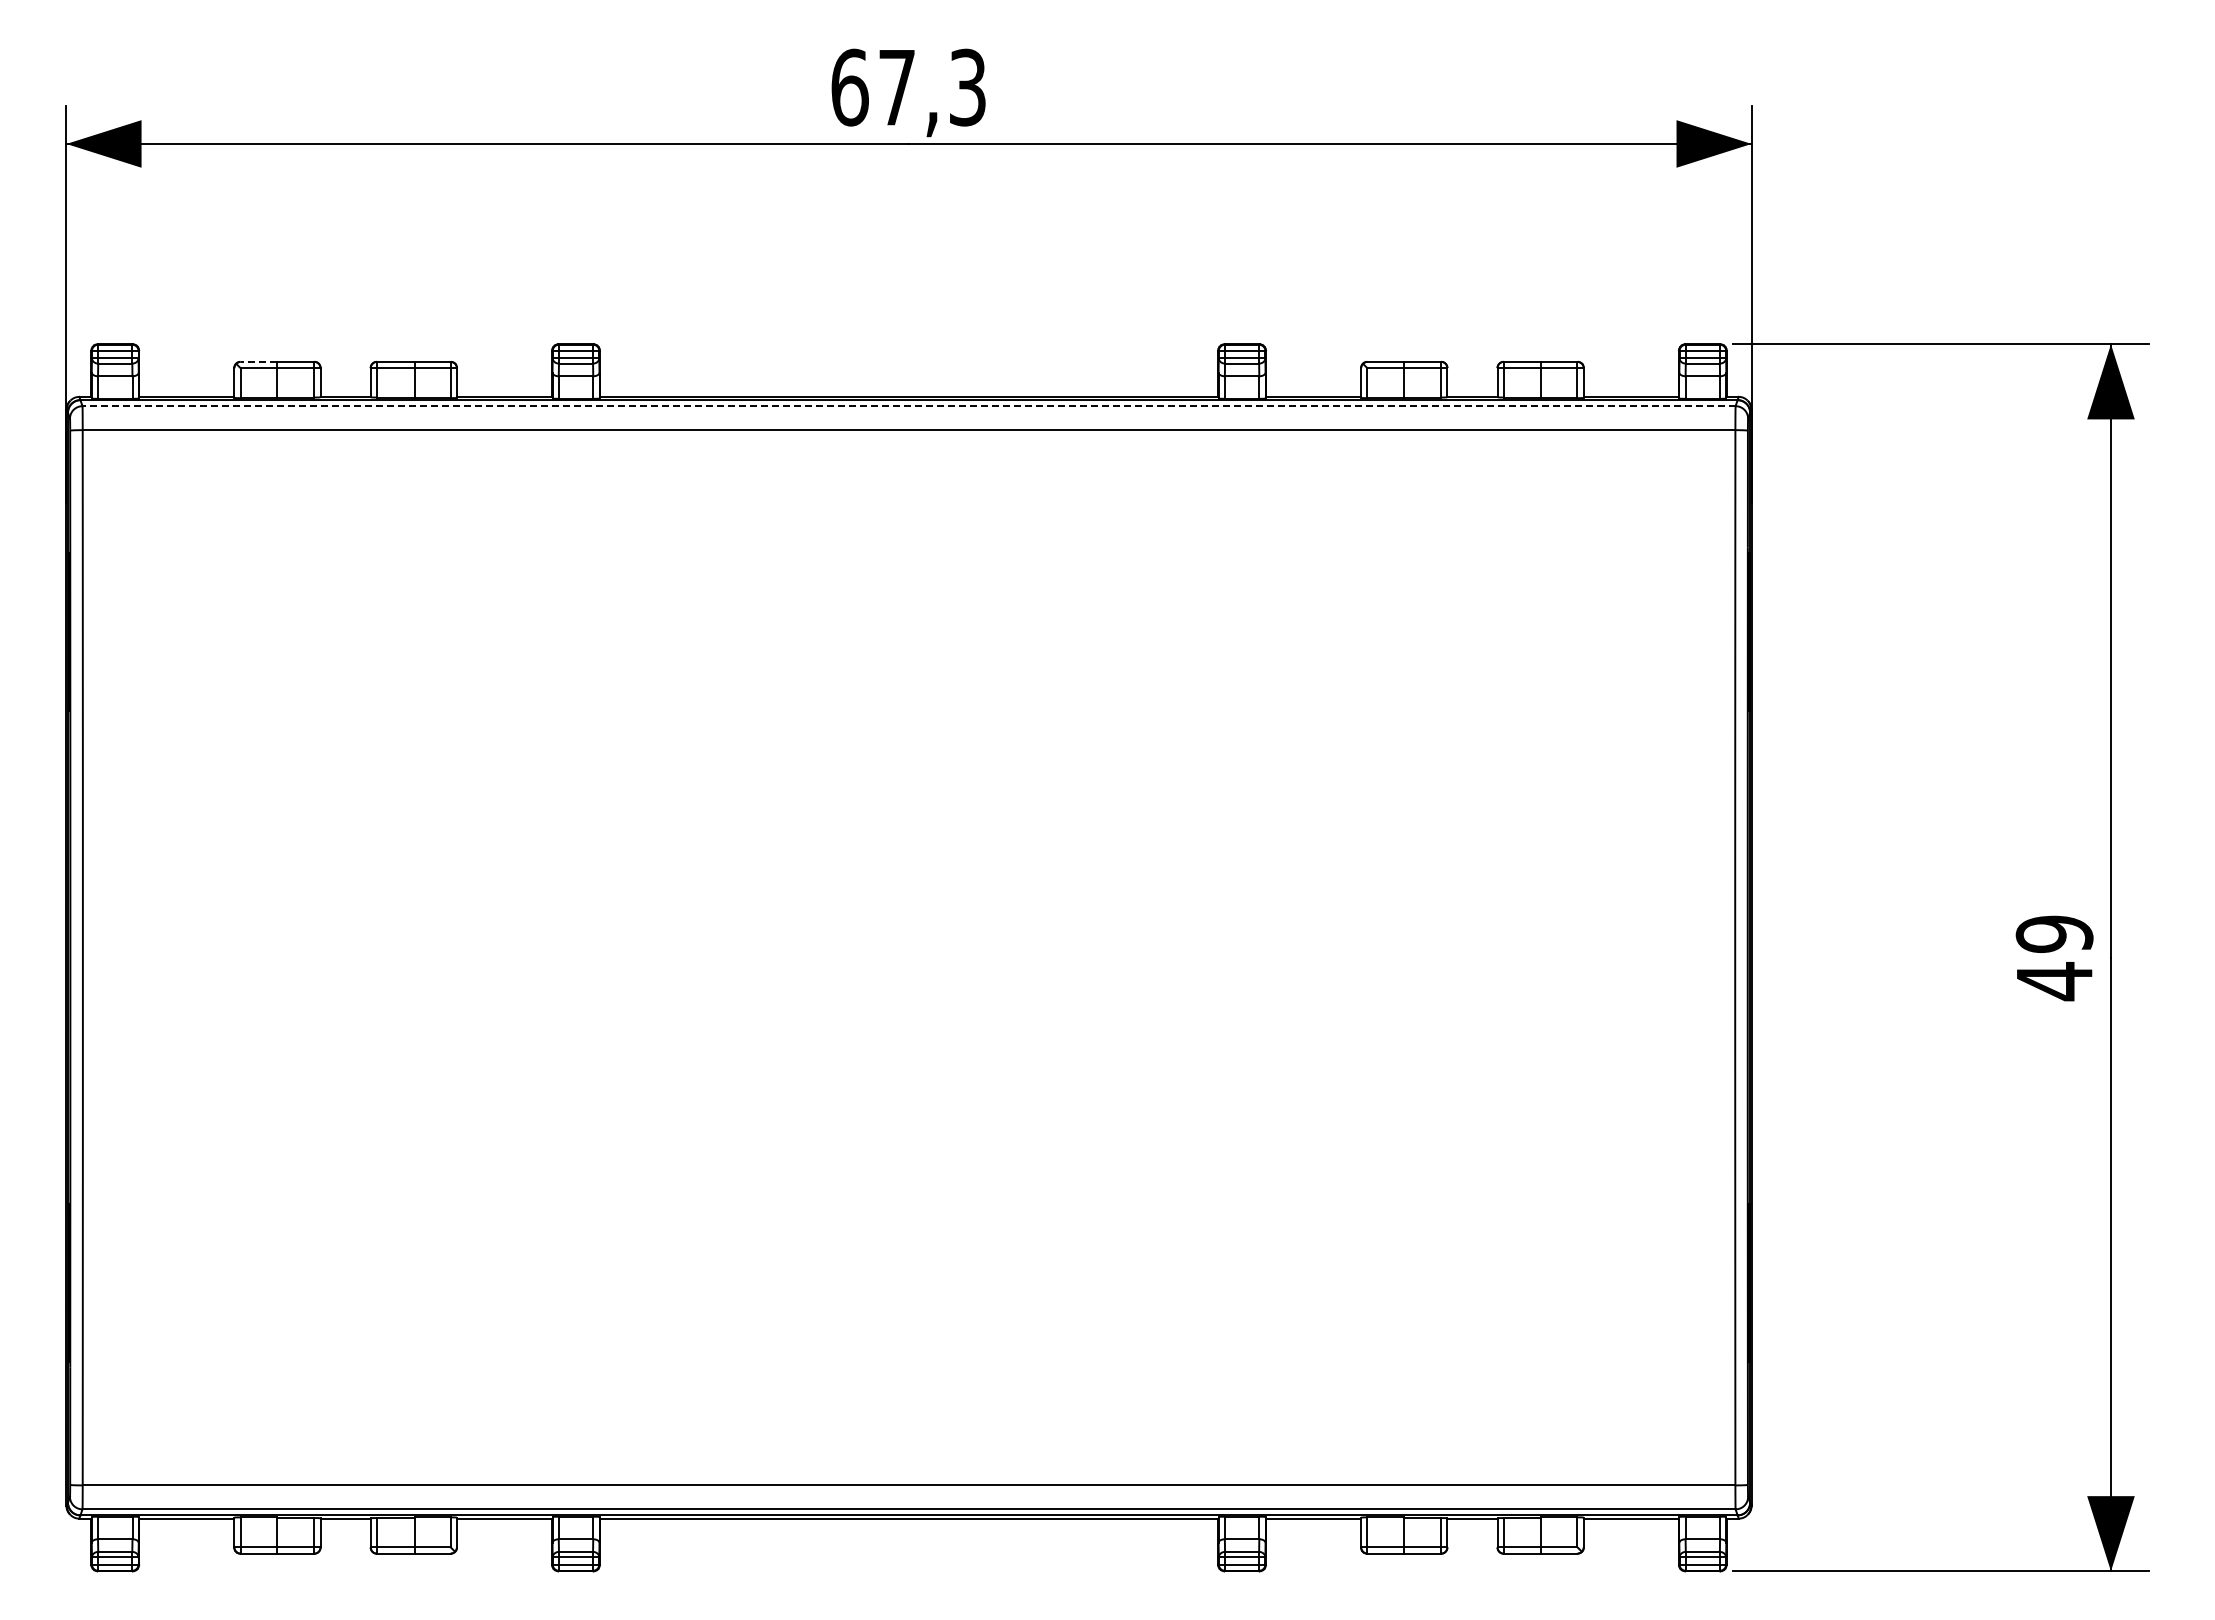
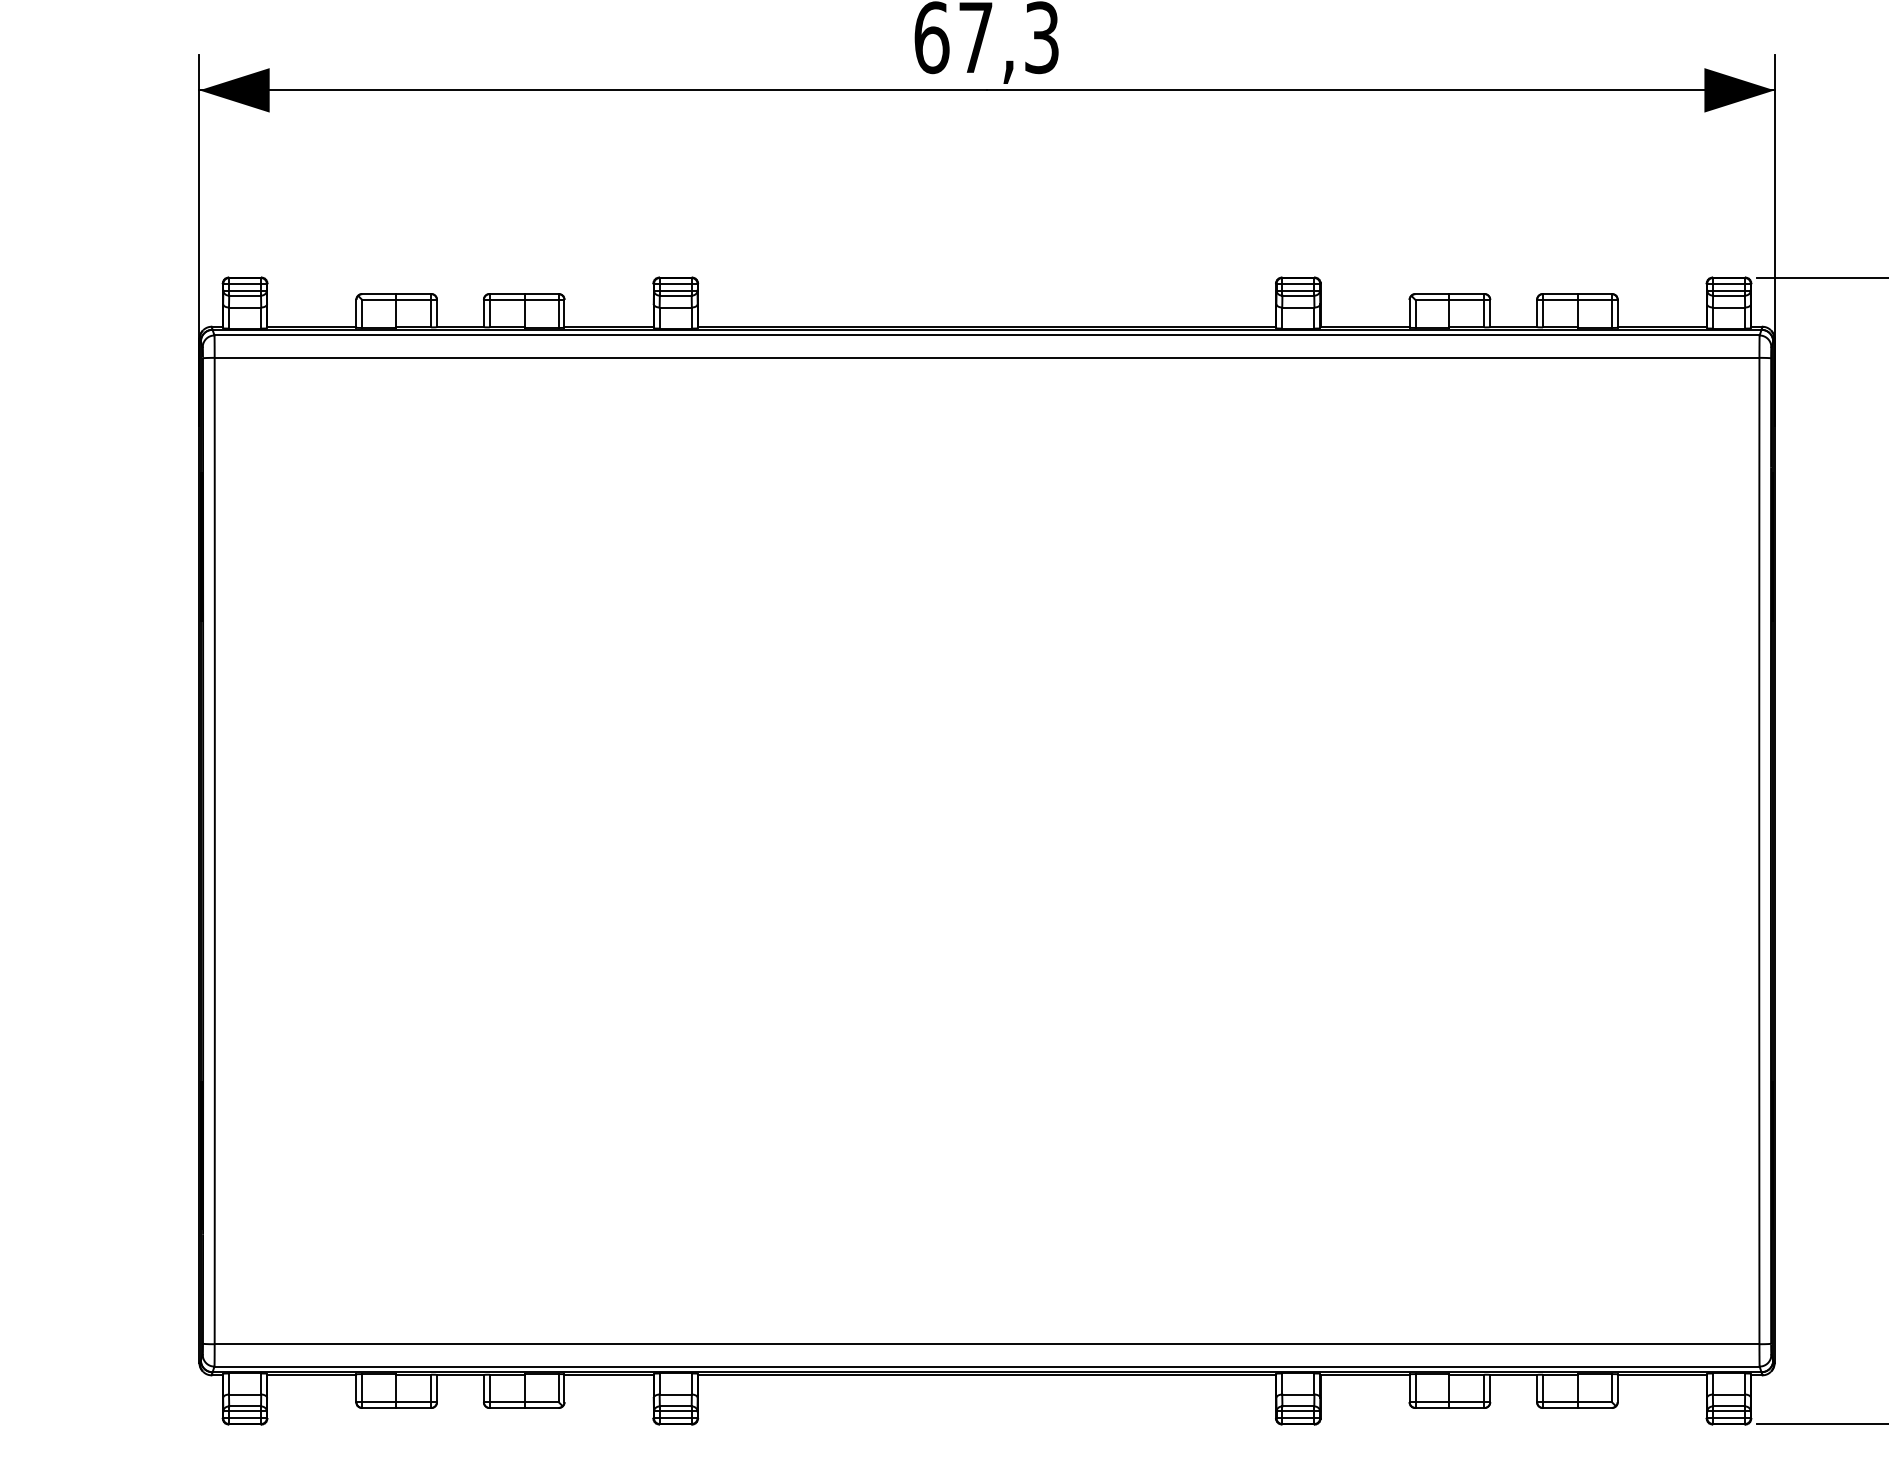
line: (258, 361) -> (378, 293), dashed -> solid
line: (909, 406) -> (987, 335), dashed -> solid

